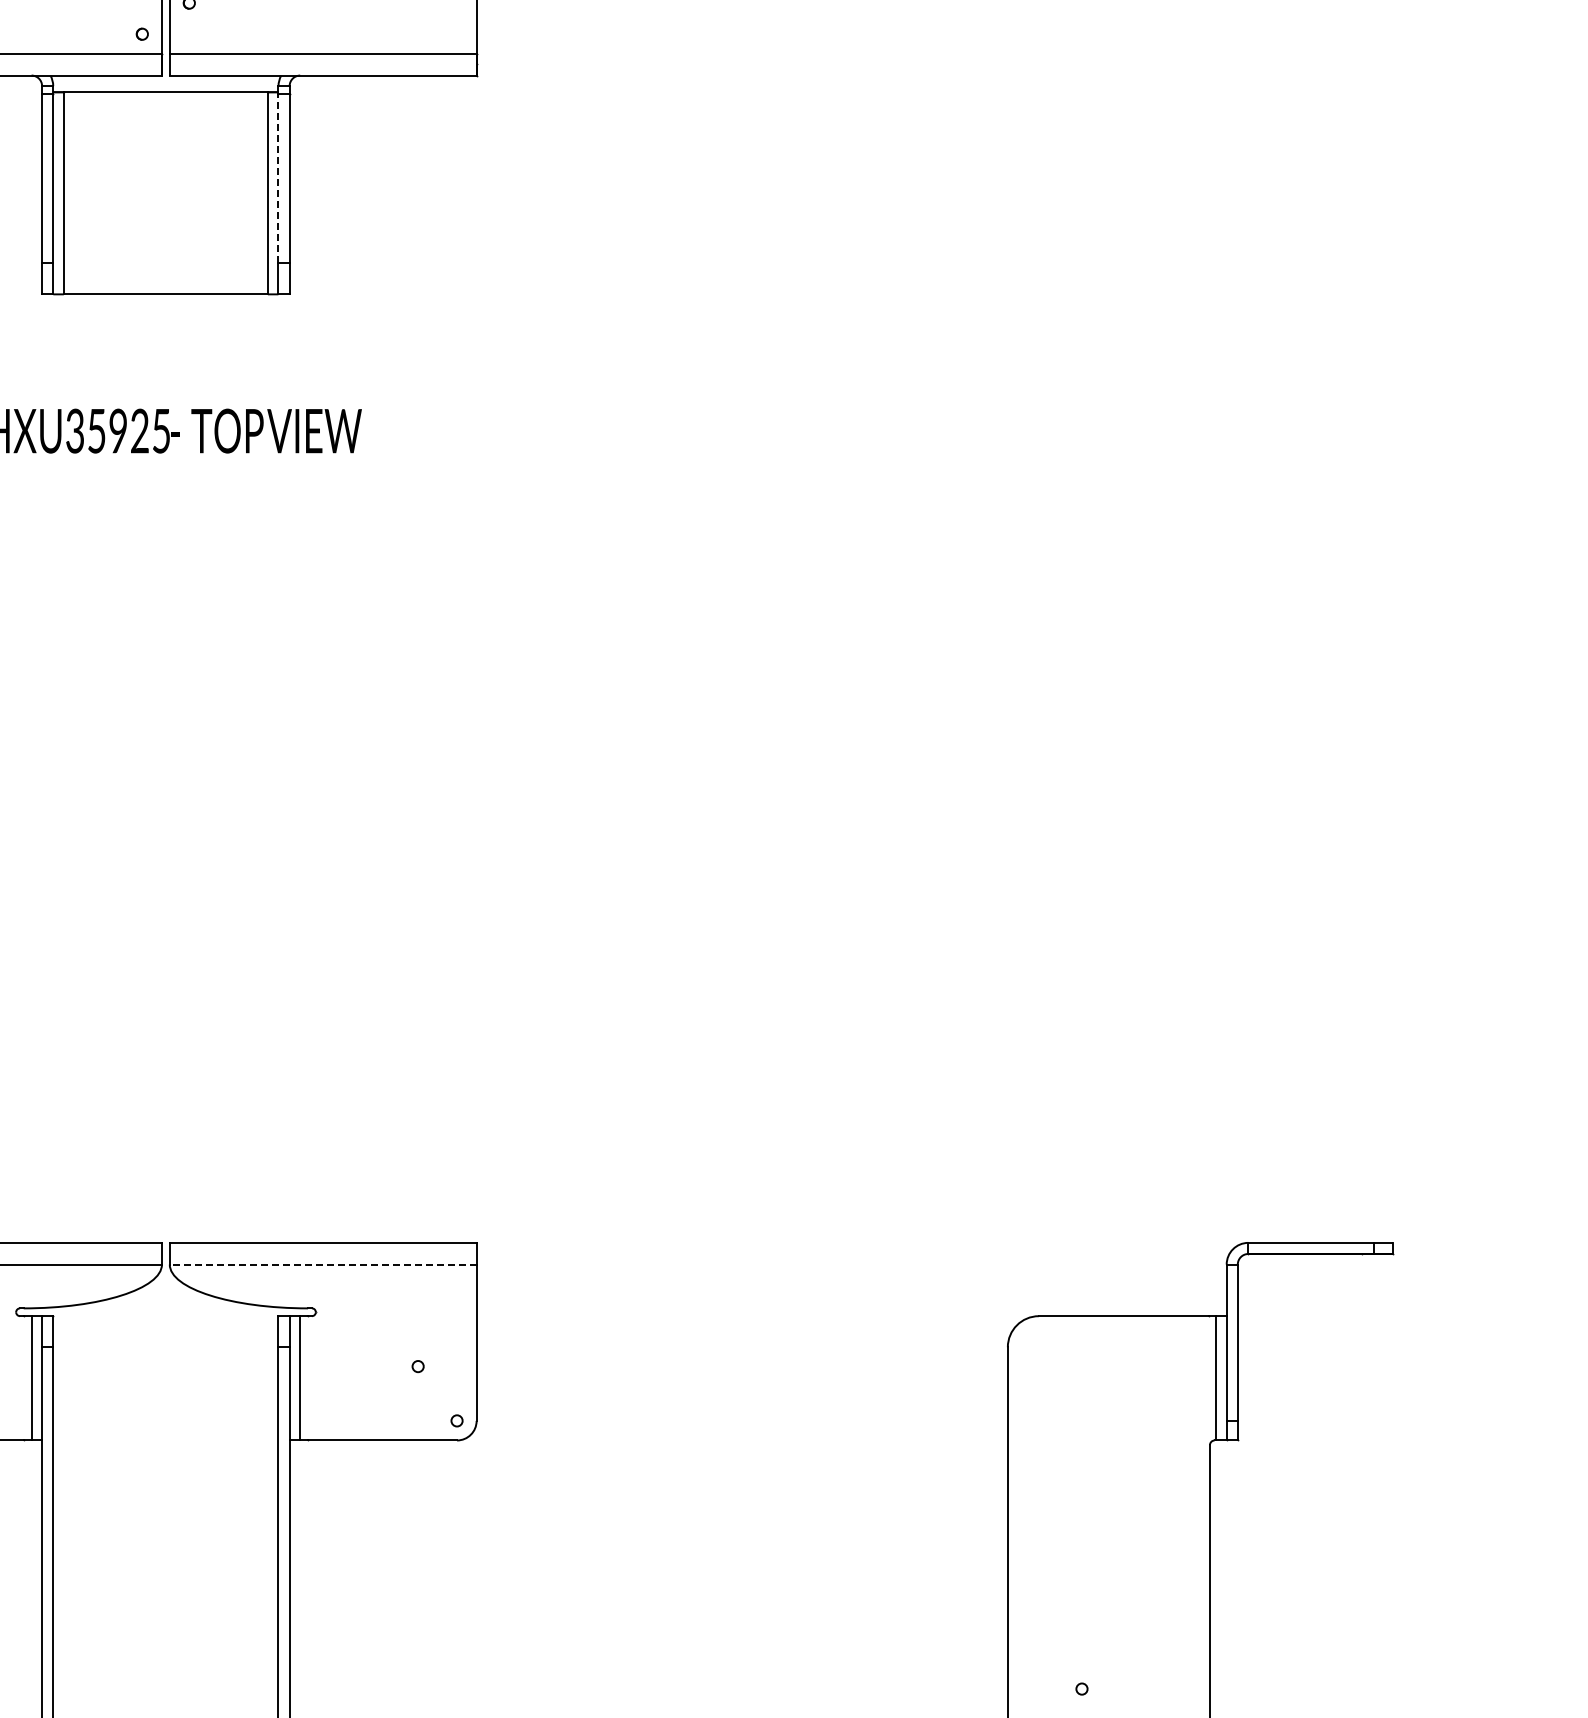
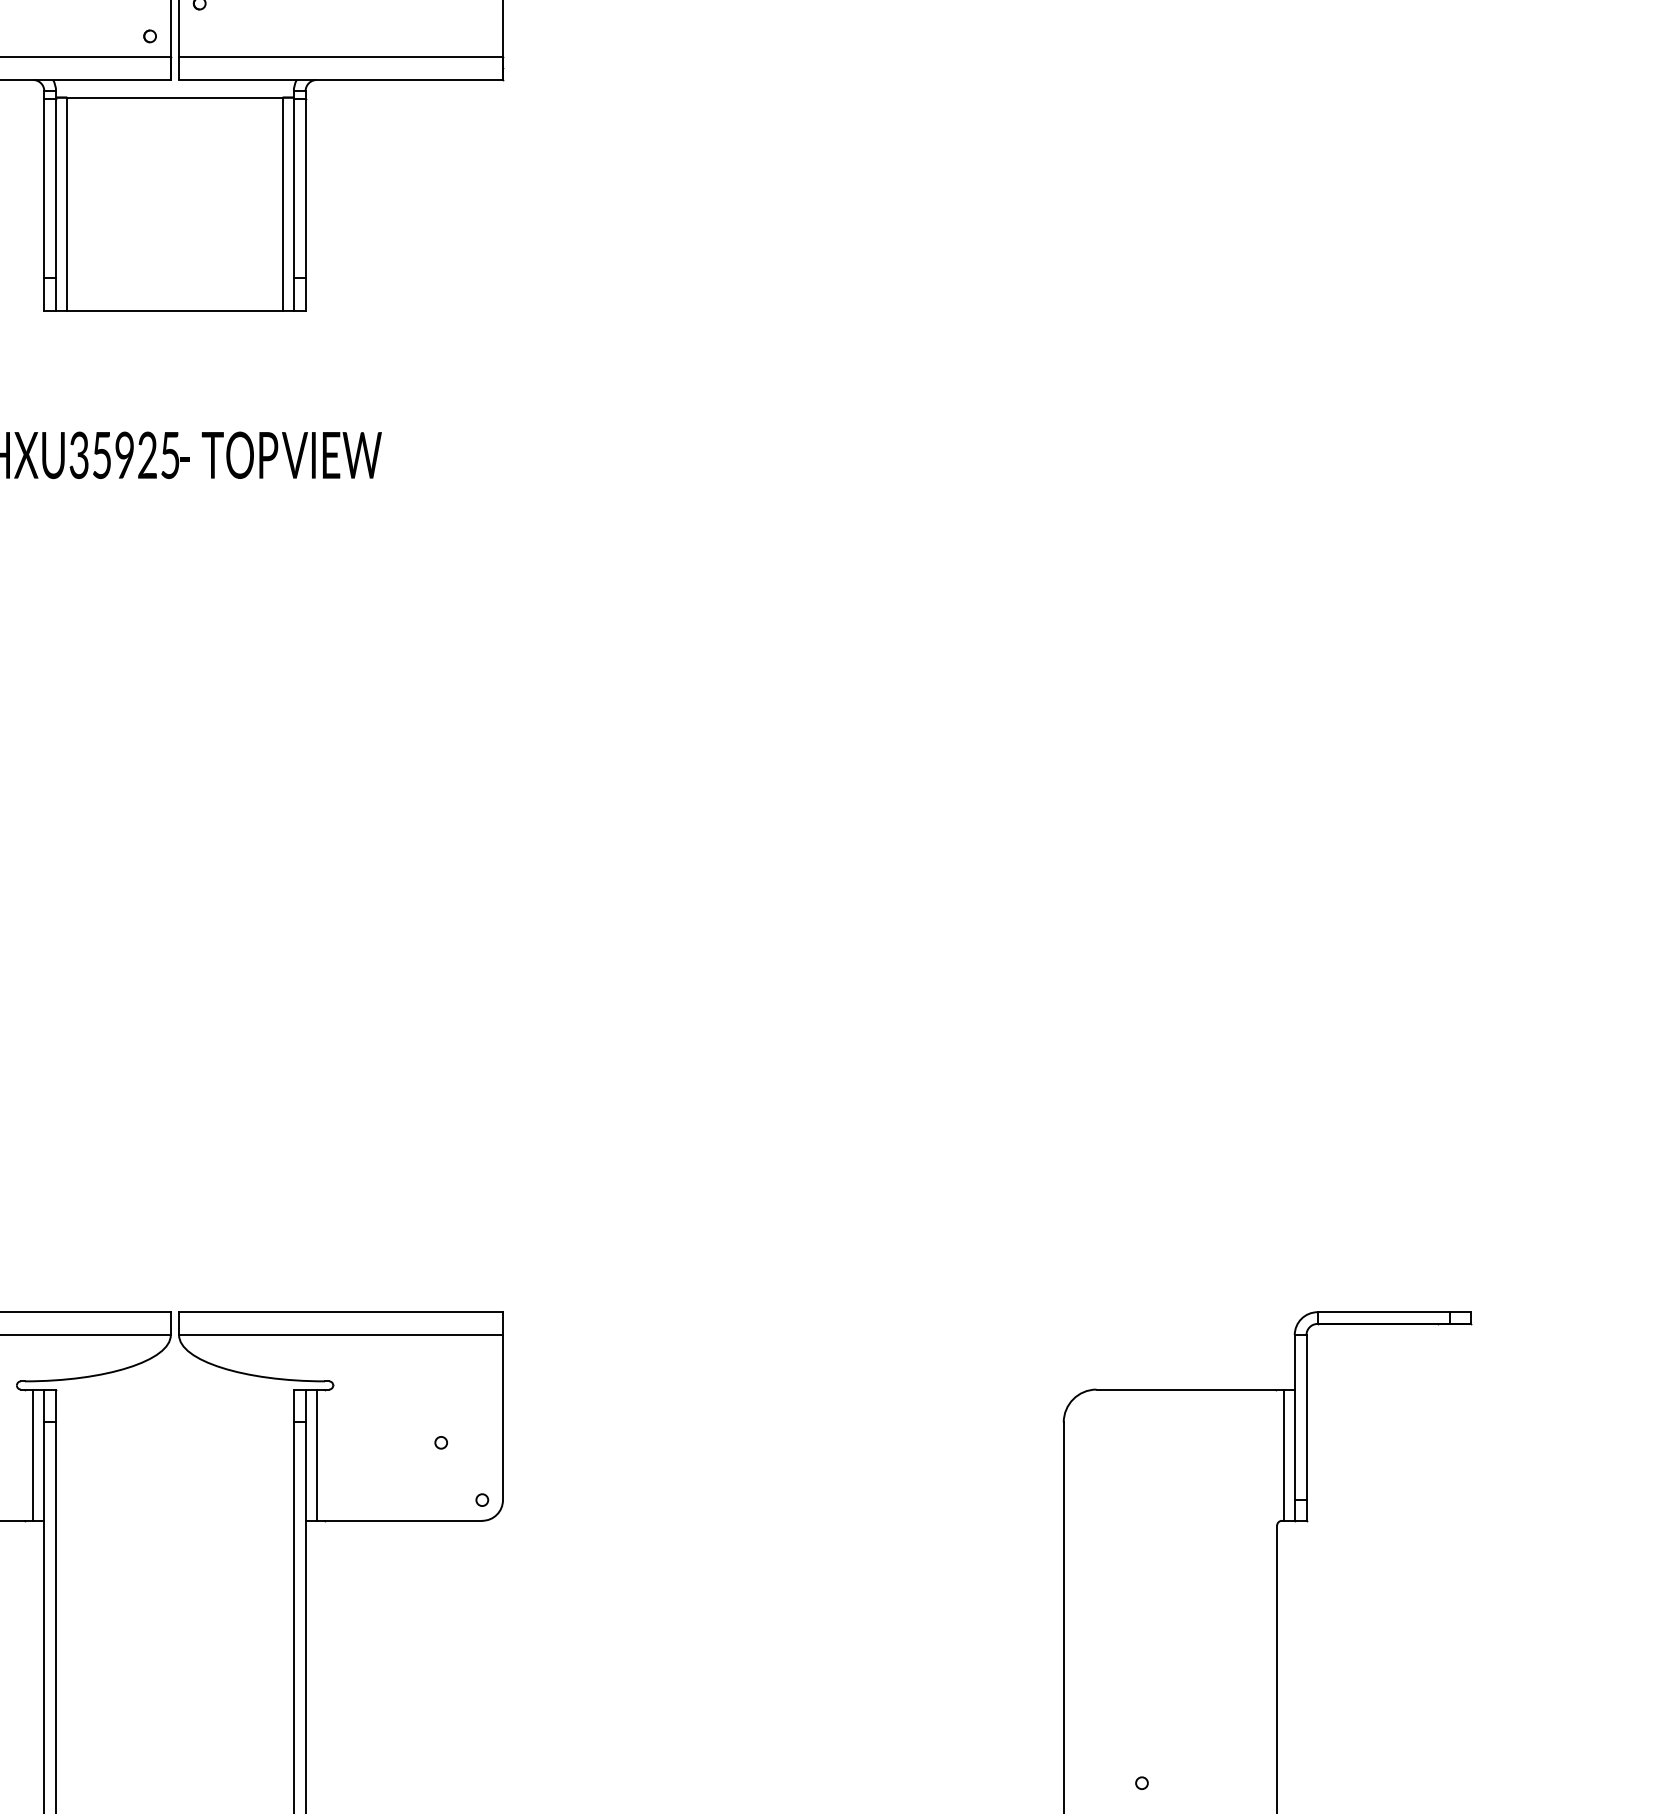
line: (278, 178) -> (293, 188), dashed -> solid
line: (322, 1264) -> (340, 1335), dashed -> solid

